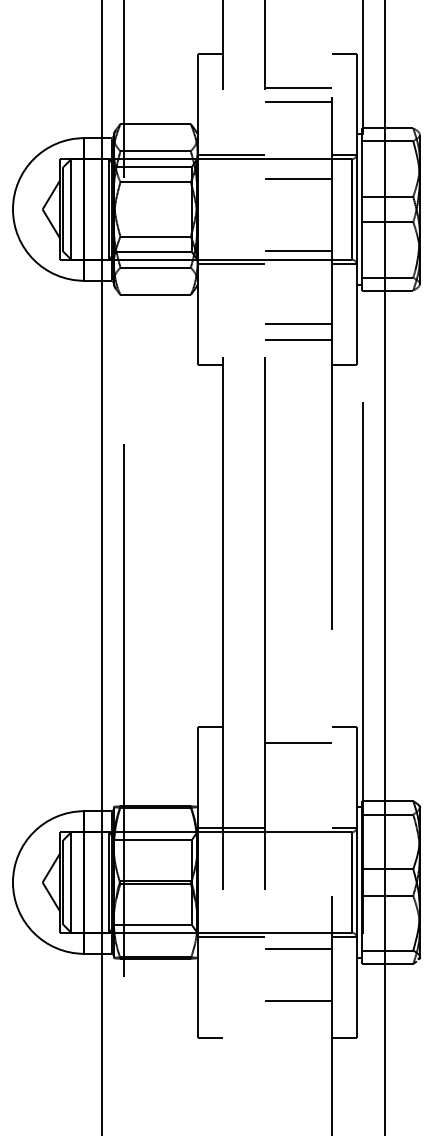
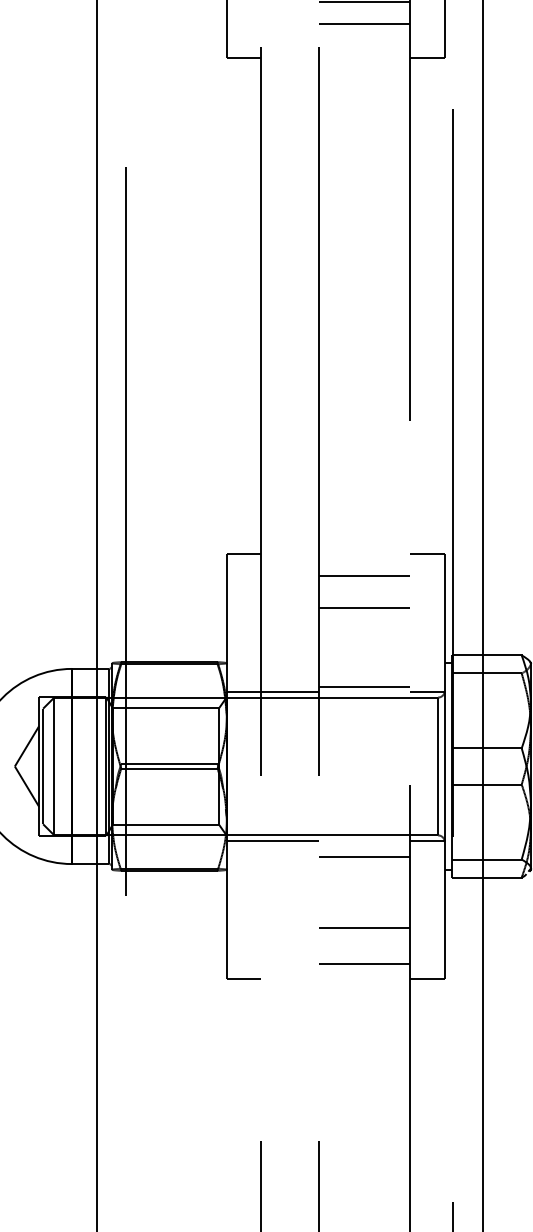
line: (297, 766) -> (363, 607), added
line: (297, 824) -> (363, 687), added
line: (297, 1027) -> (363, 964), added

